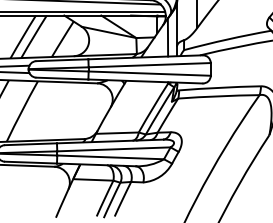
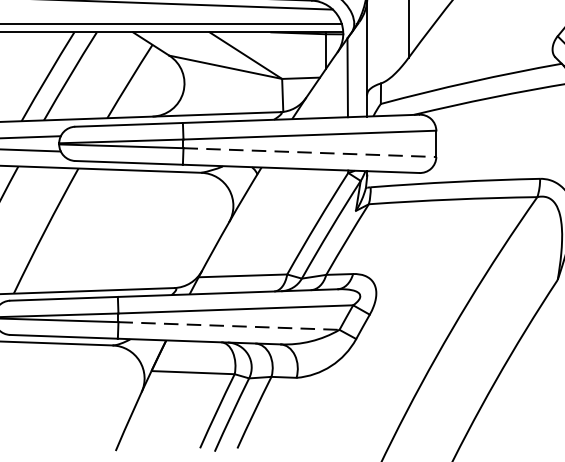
line: (150, 73) -> (311, 152), solid -> dashed
line: (111, 157) -> (230, 326), solid -> dashed

